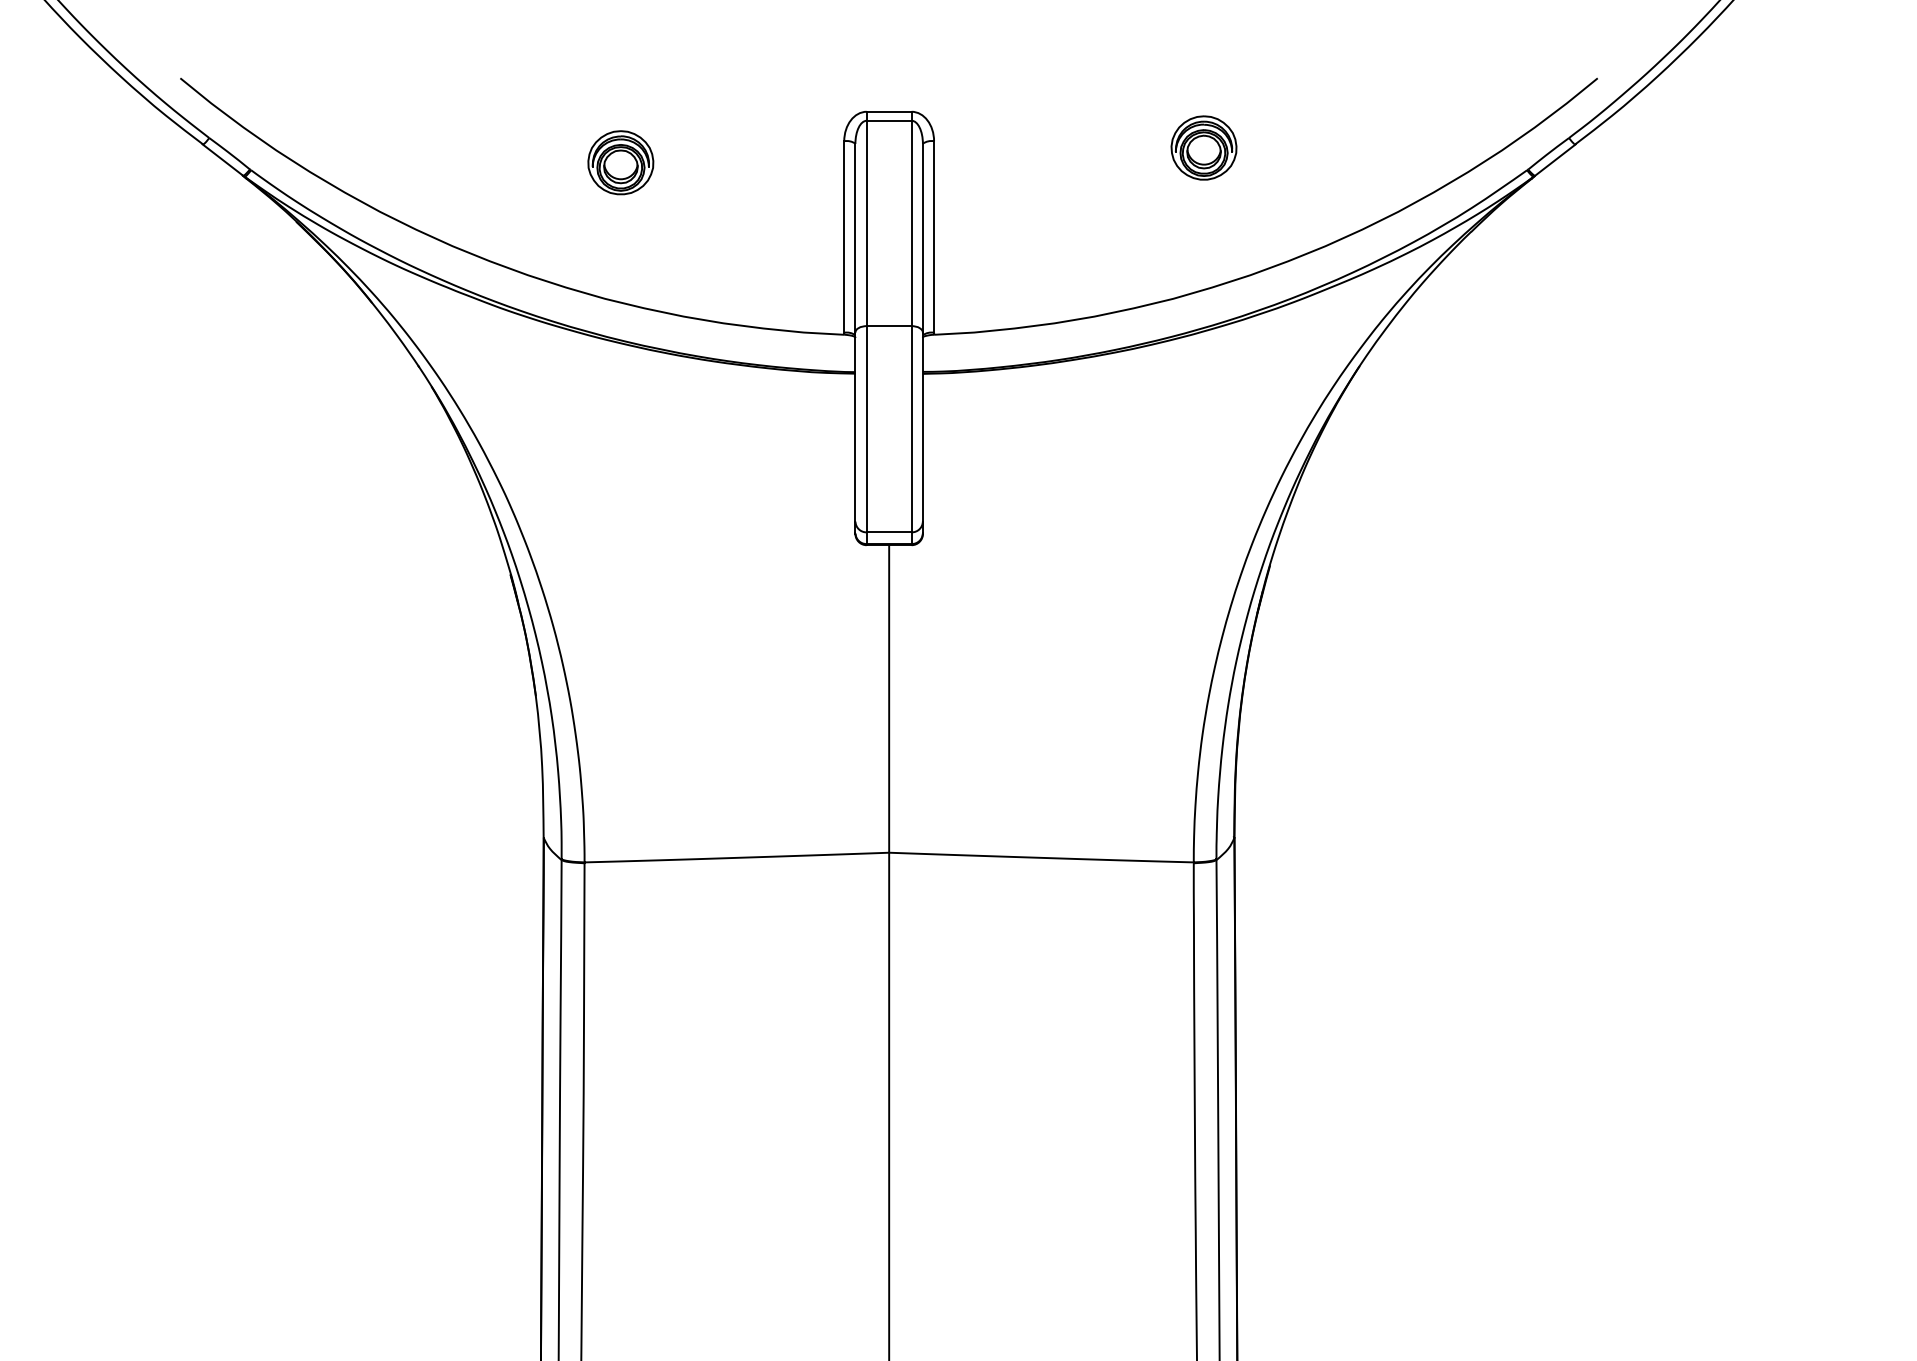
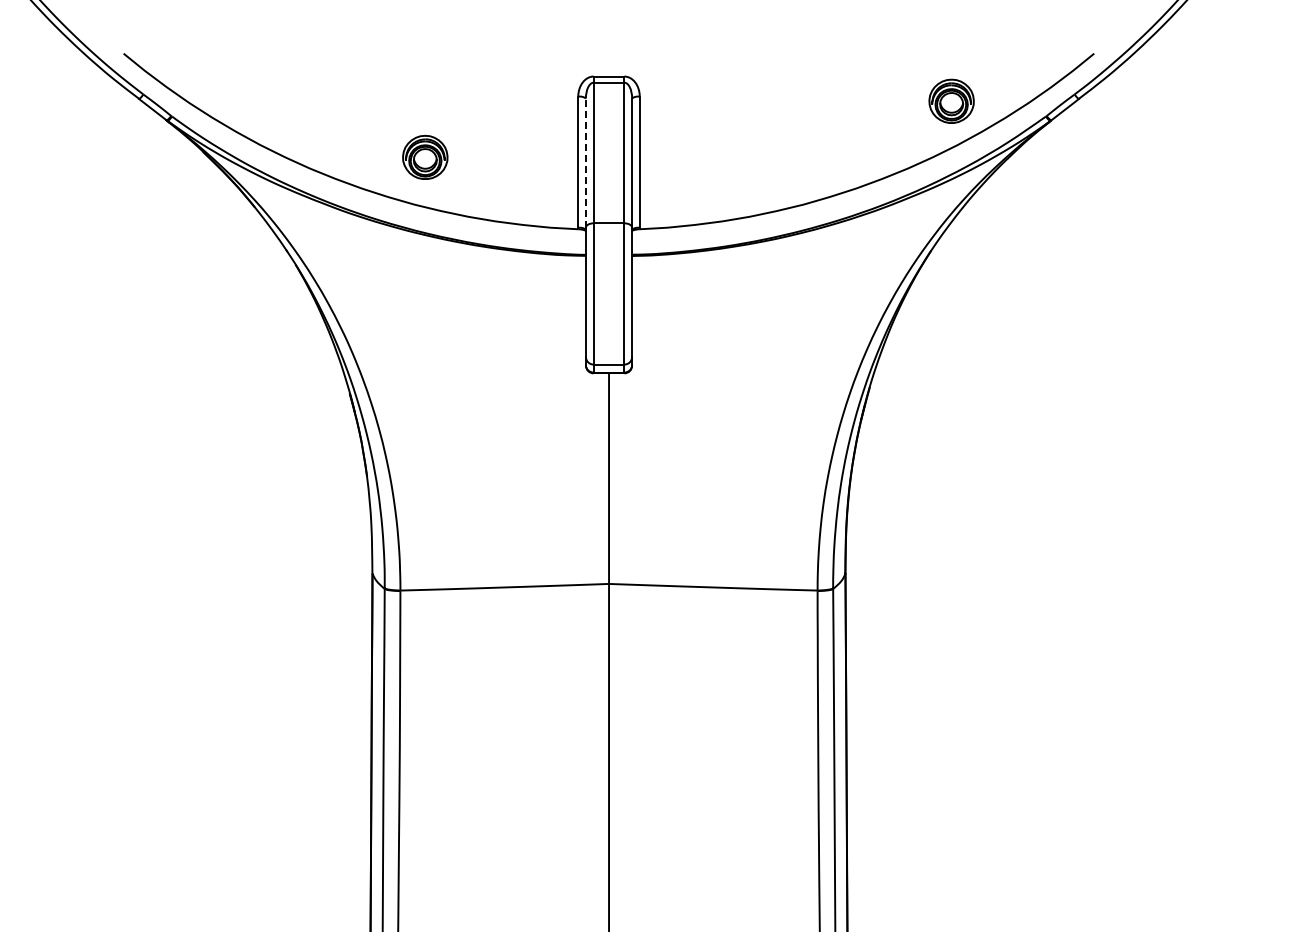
part: (1203, 146) -> (951, 100), moved
part: (621, 161) -> (425, 156), moved
line: (854, 238) -> (585, 163), solid -> dashed

